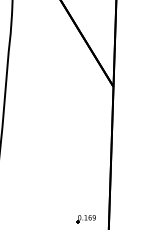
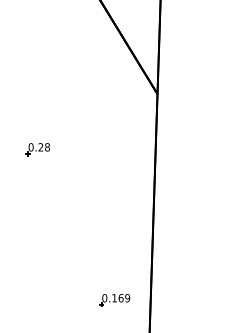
part: (36, 122) -> (37, 149), added

